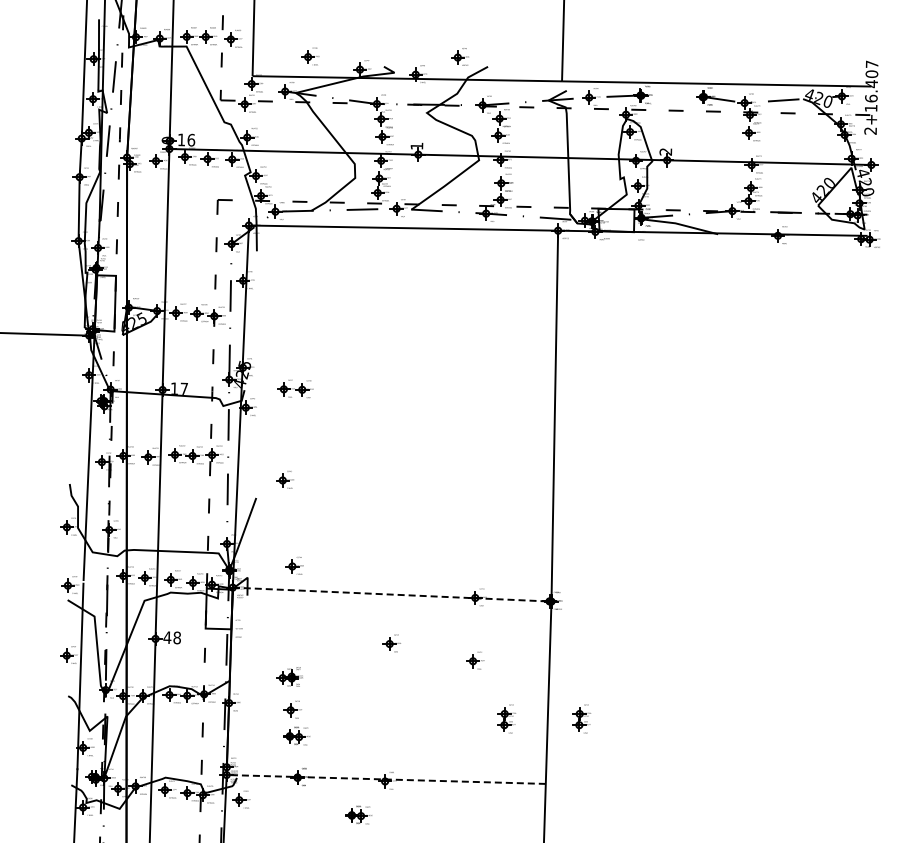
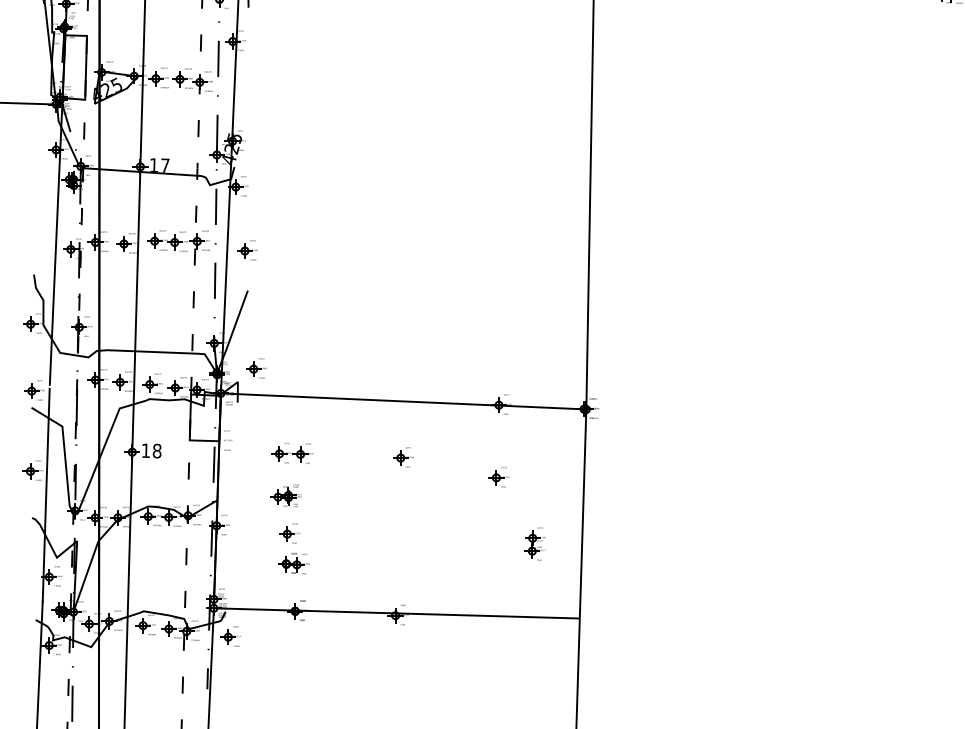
part: (295, 388) -> (292, 452), moved
part: (284, 479) -> (246, 249), moved
part: (294, 565) -> (256, 368), moved
line: (392, 594) -> (404, 401), dashed -> solid
text: (167, 637) -> (146, 450), 48 -> 18
part: (581, 718) -> (620, 543), removed
line: (386, 779) -> (397, 613), dashed -> solid
part: (358, 814) -> (365, 653), removed

